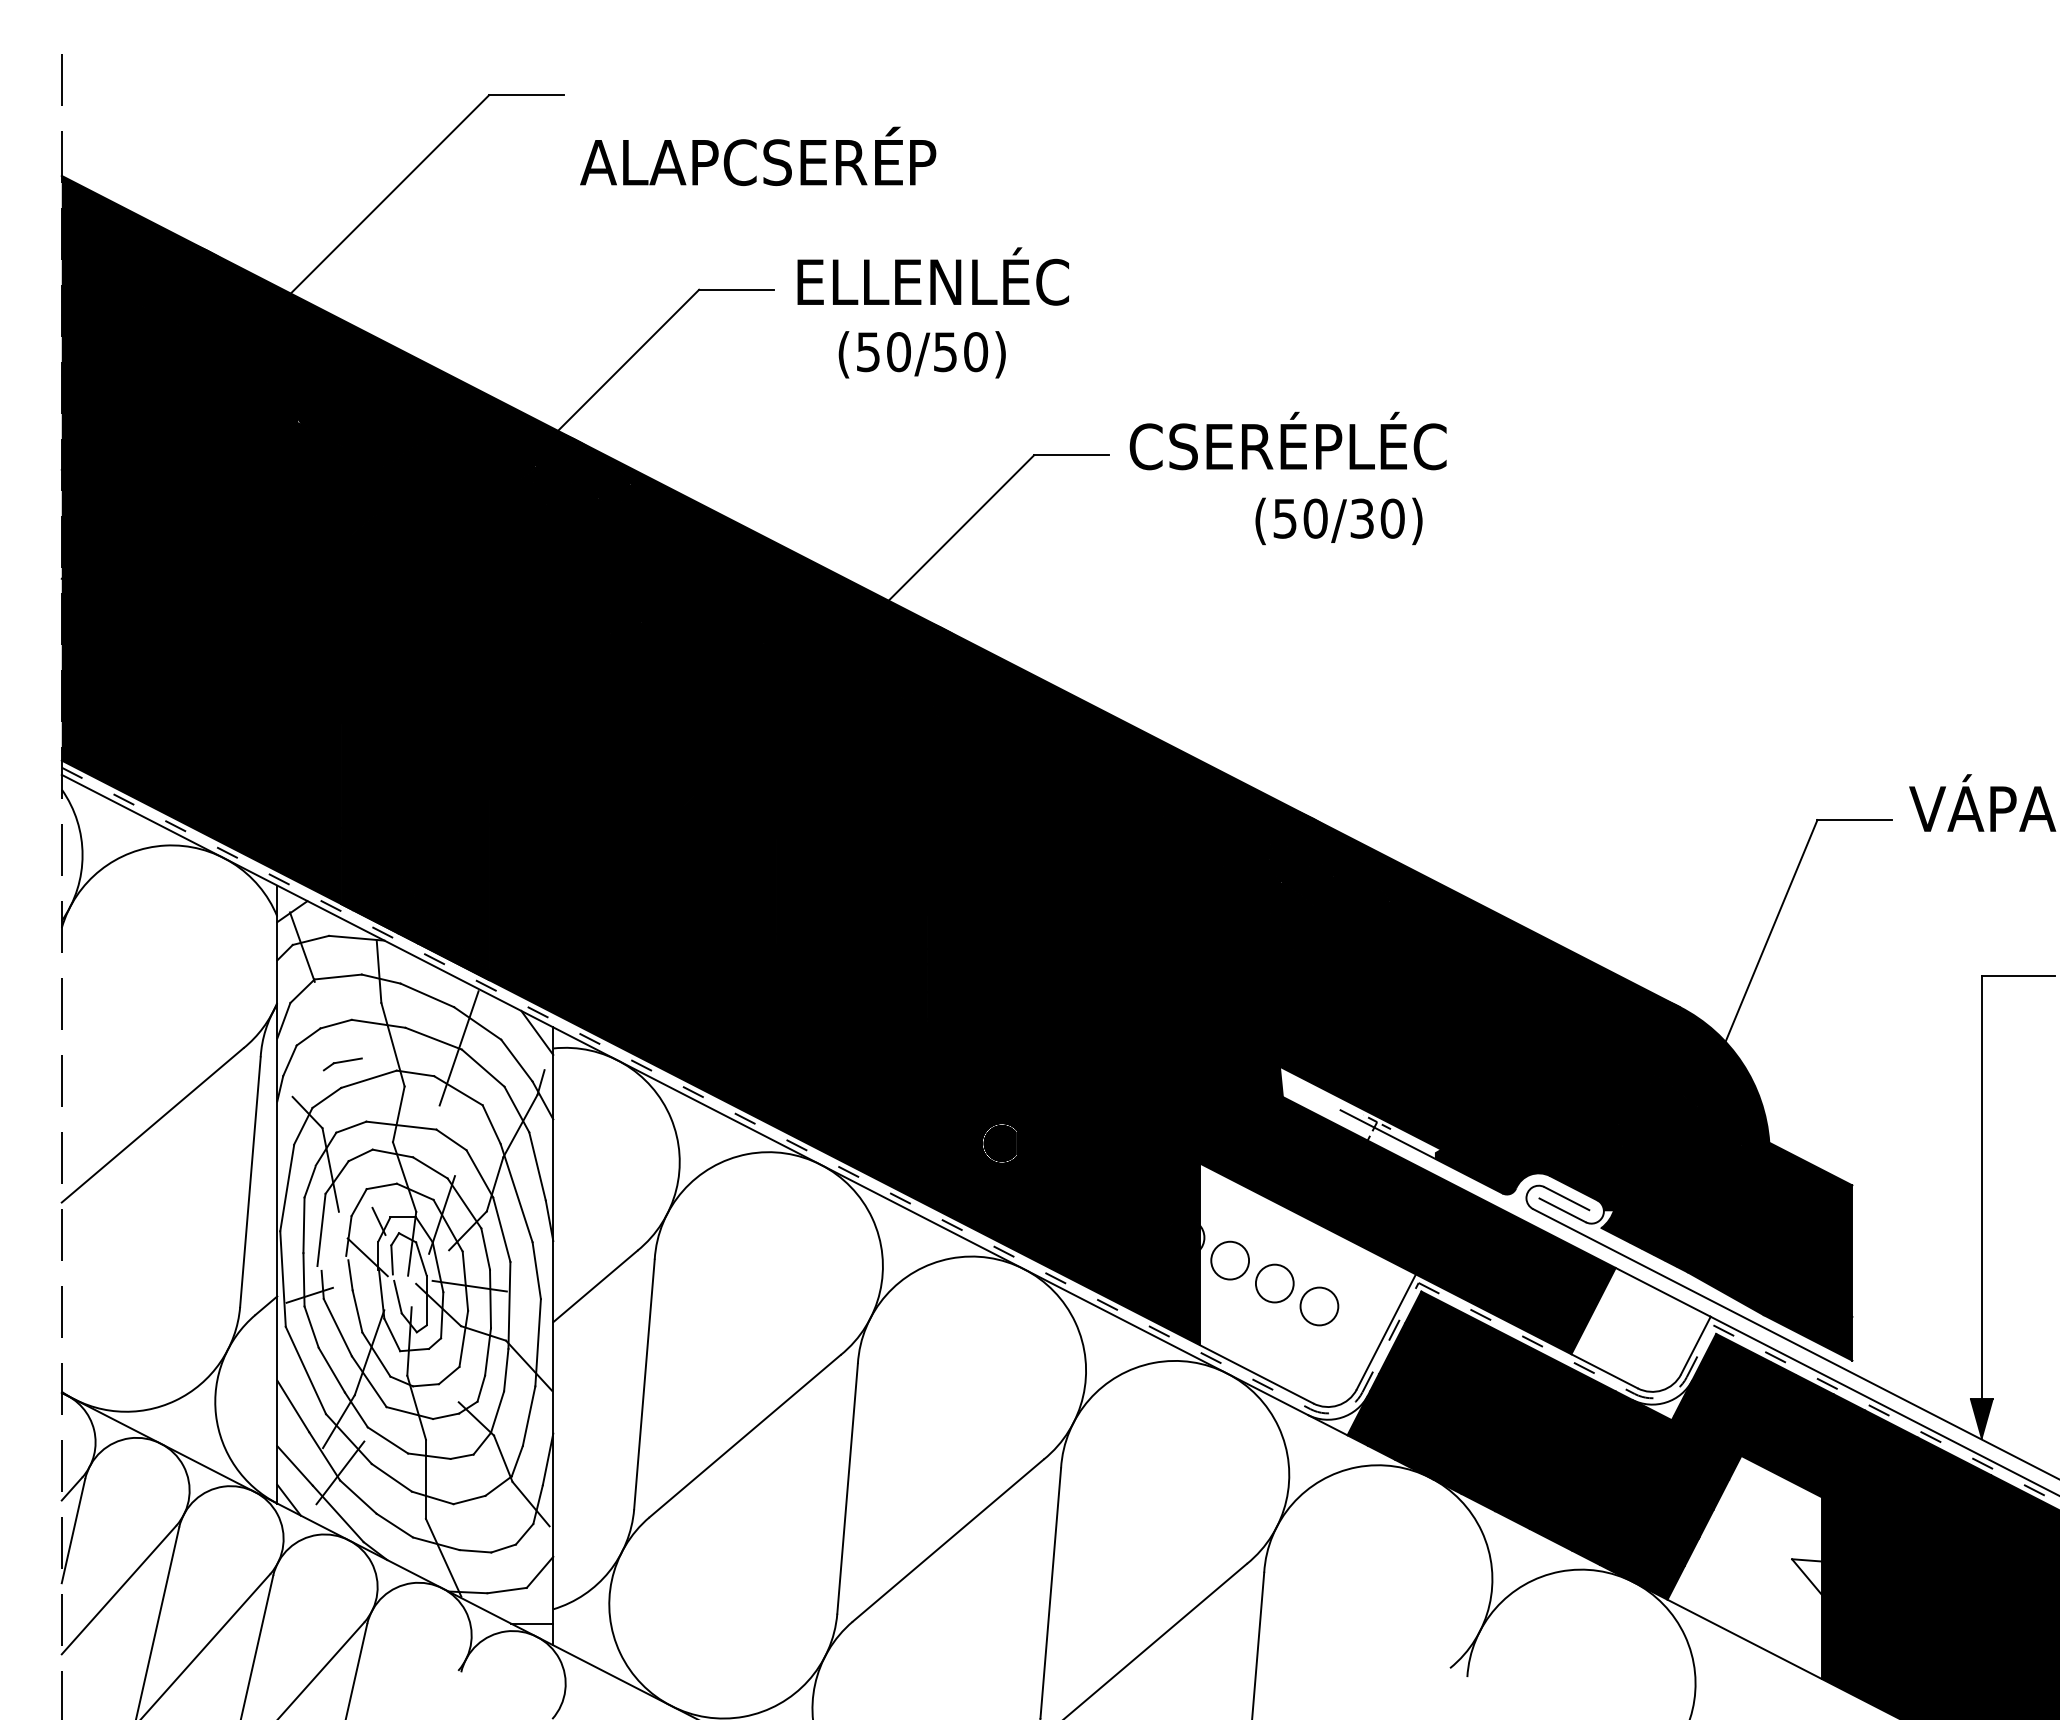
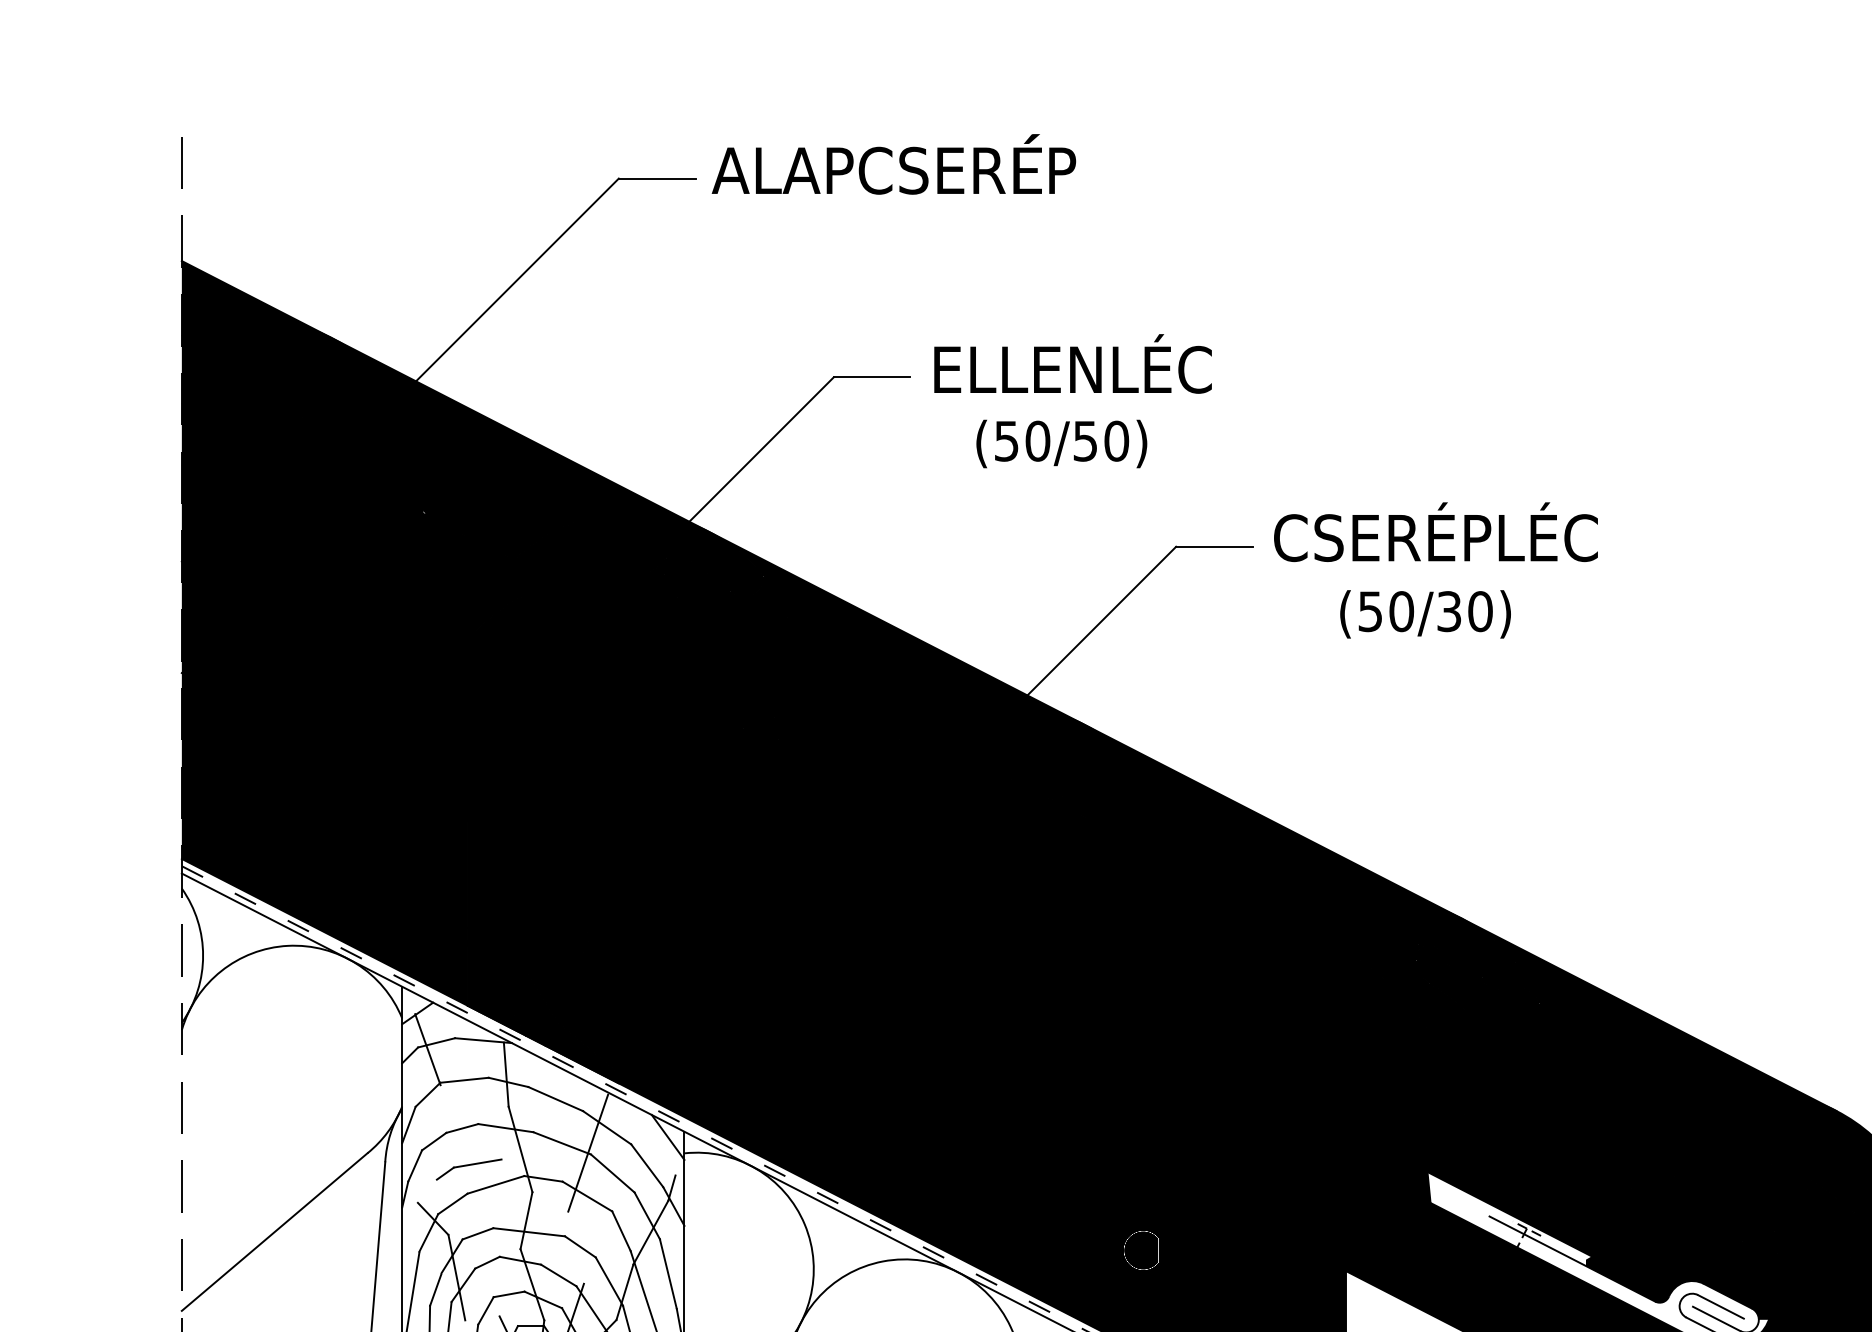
text: (758, 155) -> (894, 163), moved
text: (1338, 521) -> (1425, 614), moved
part: (342, 1064) -> (468, 1169), size x1.67

